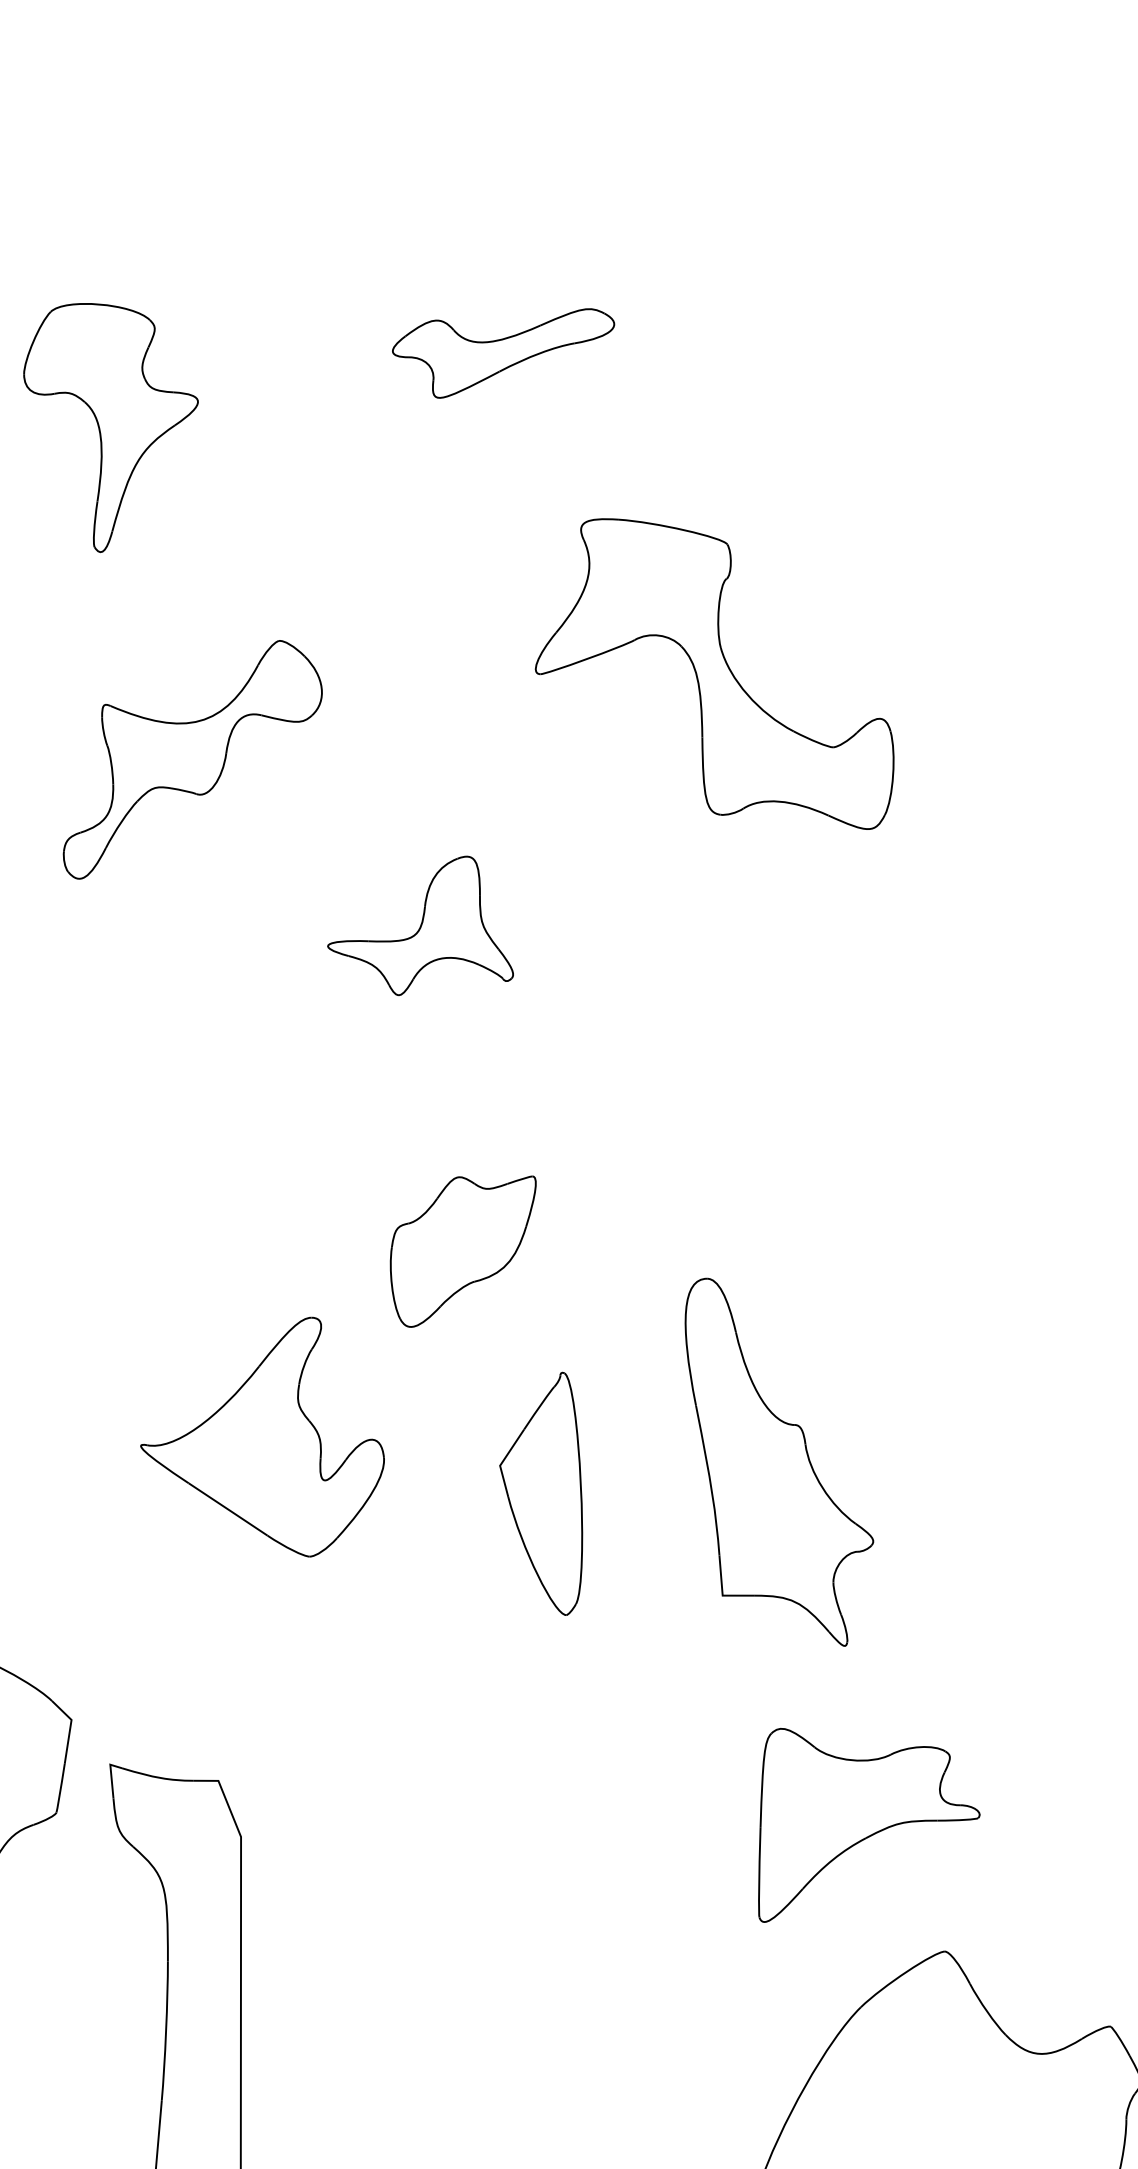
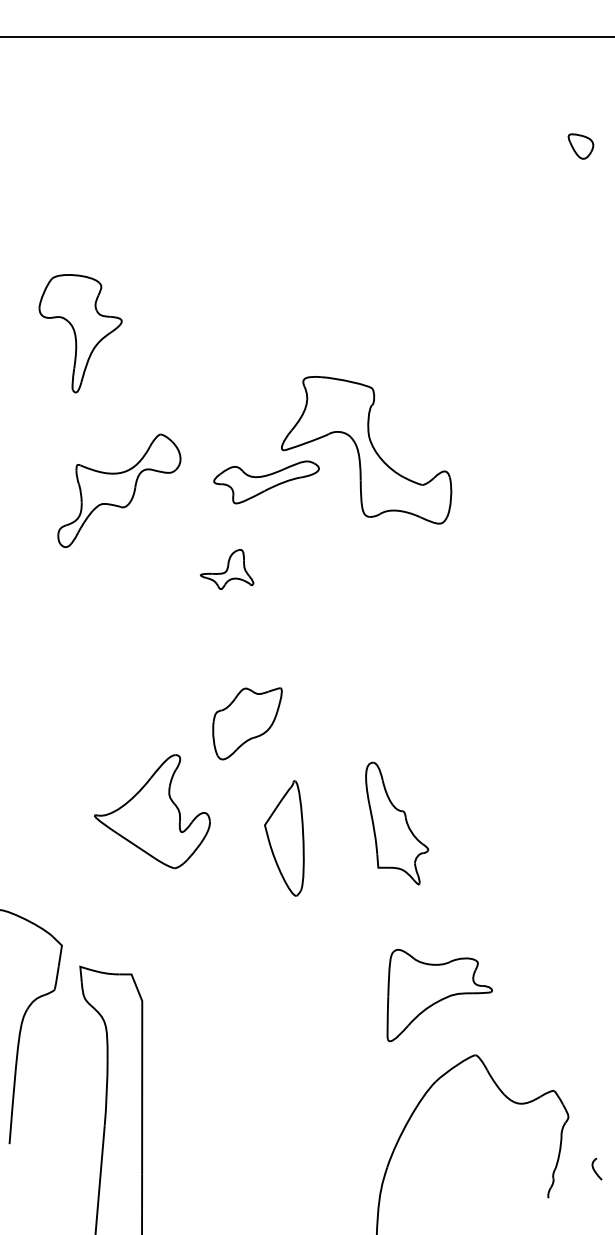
part: (503, 353) -> (266, 482), moved
part: (418, 925) -> (226, 569), size x0.6
part: (777, 1462) -> (396, 823), size x0.7

